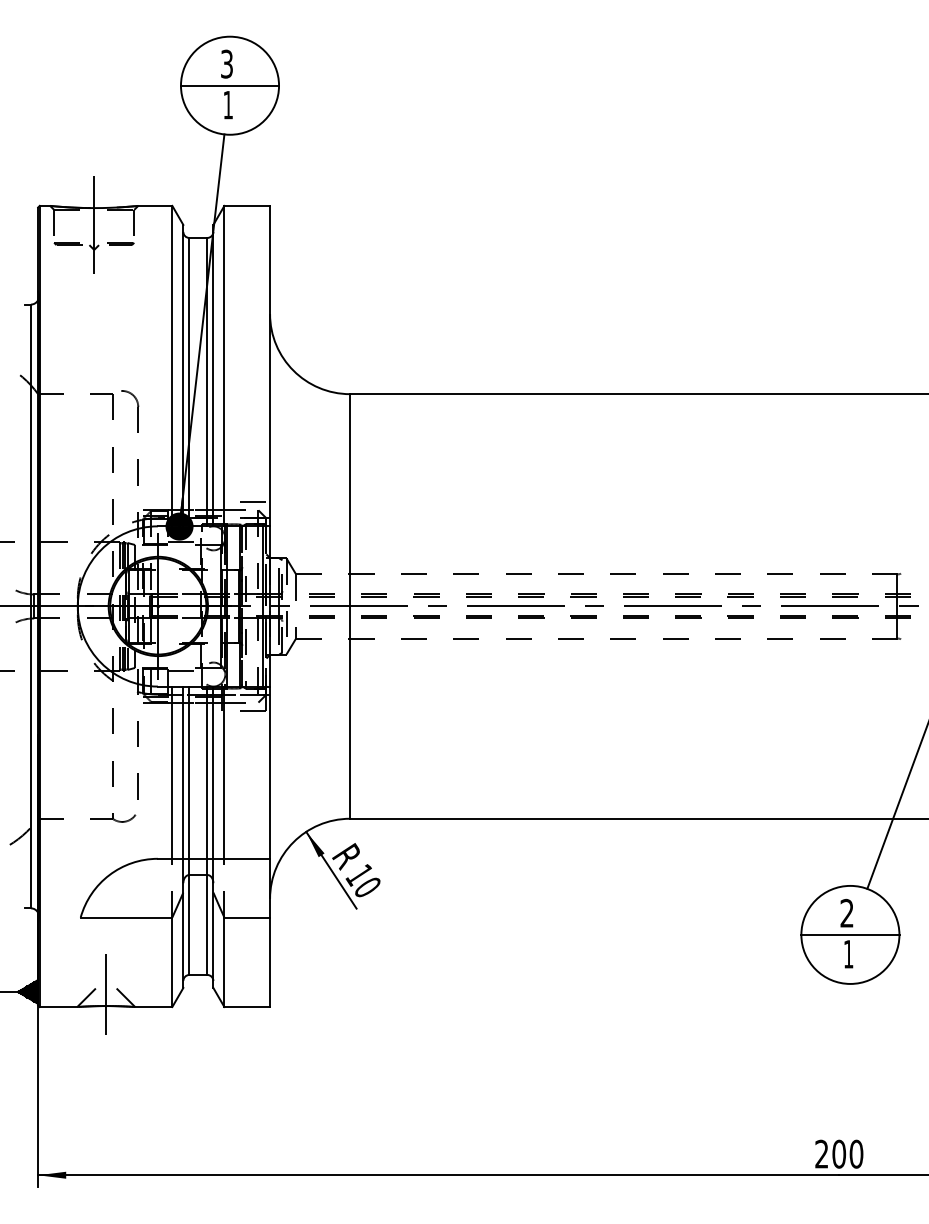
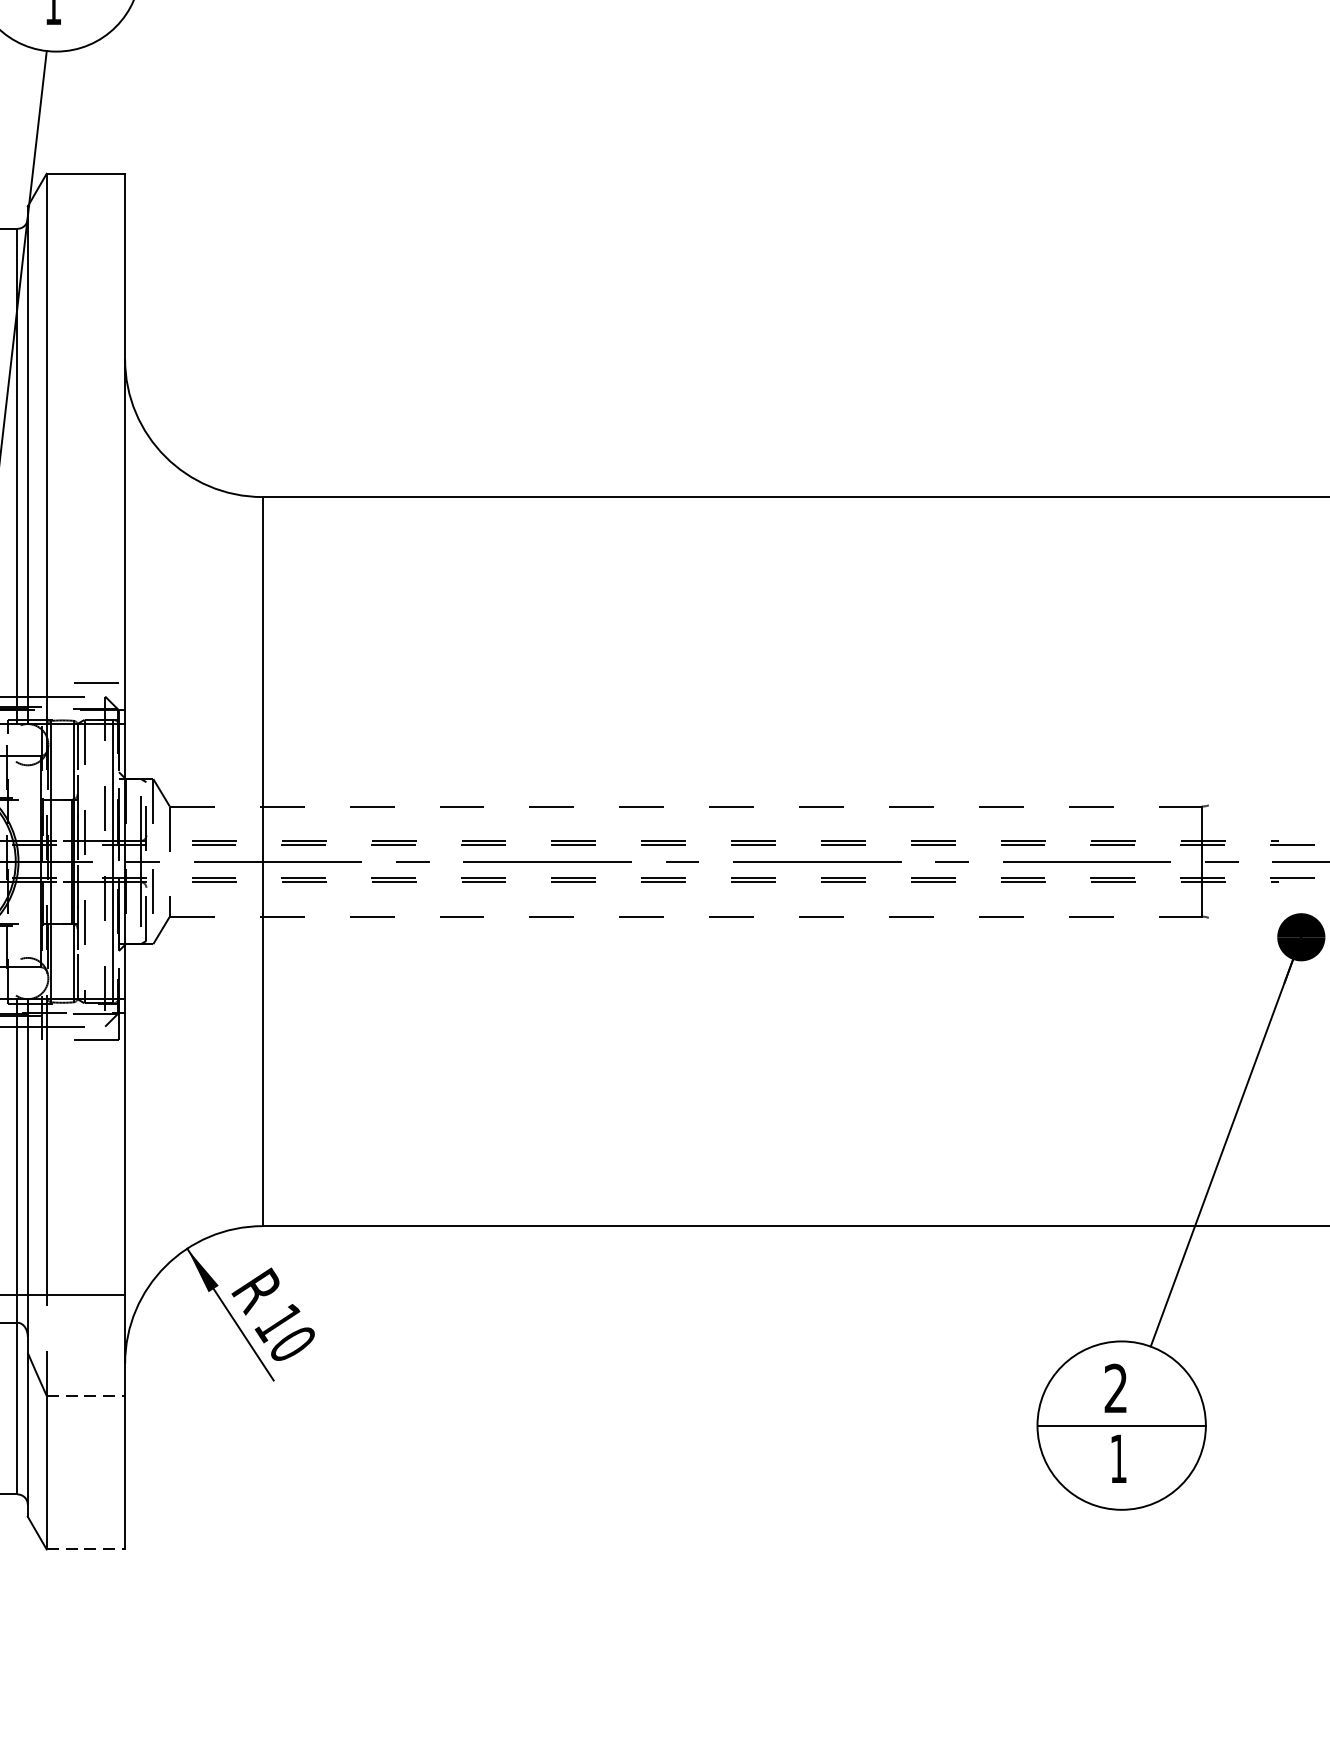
line: (247, 917) -> (86, 1395), solid -> dashed
line: (247, 1007) -> (86, 1550), solid -> dashed

